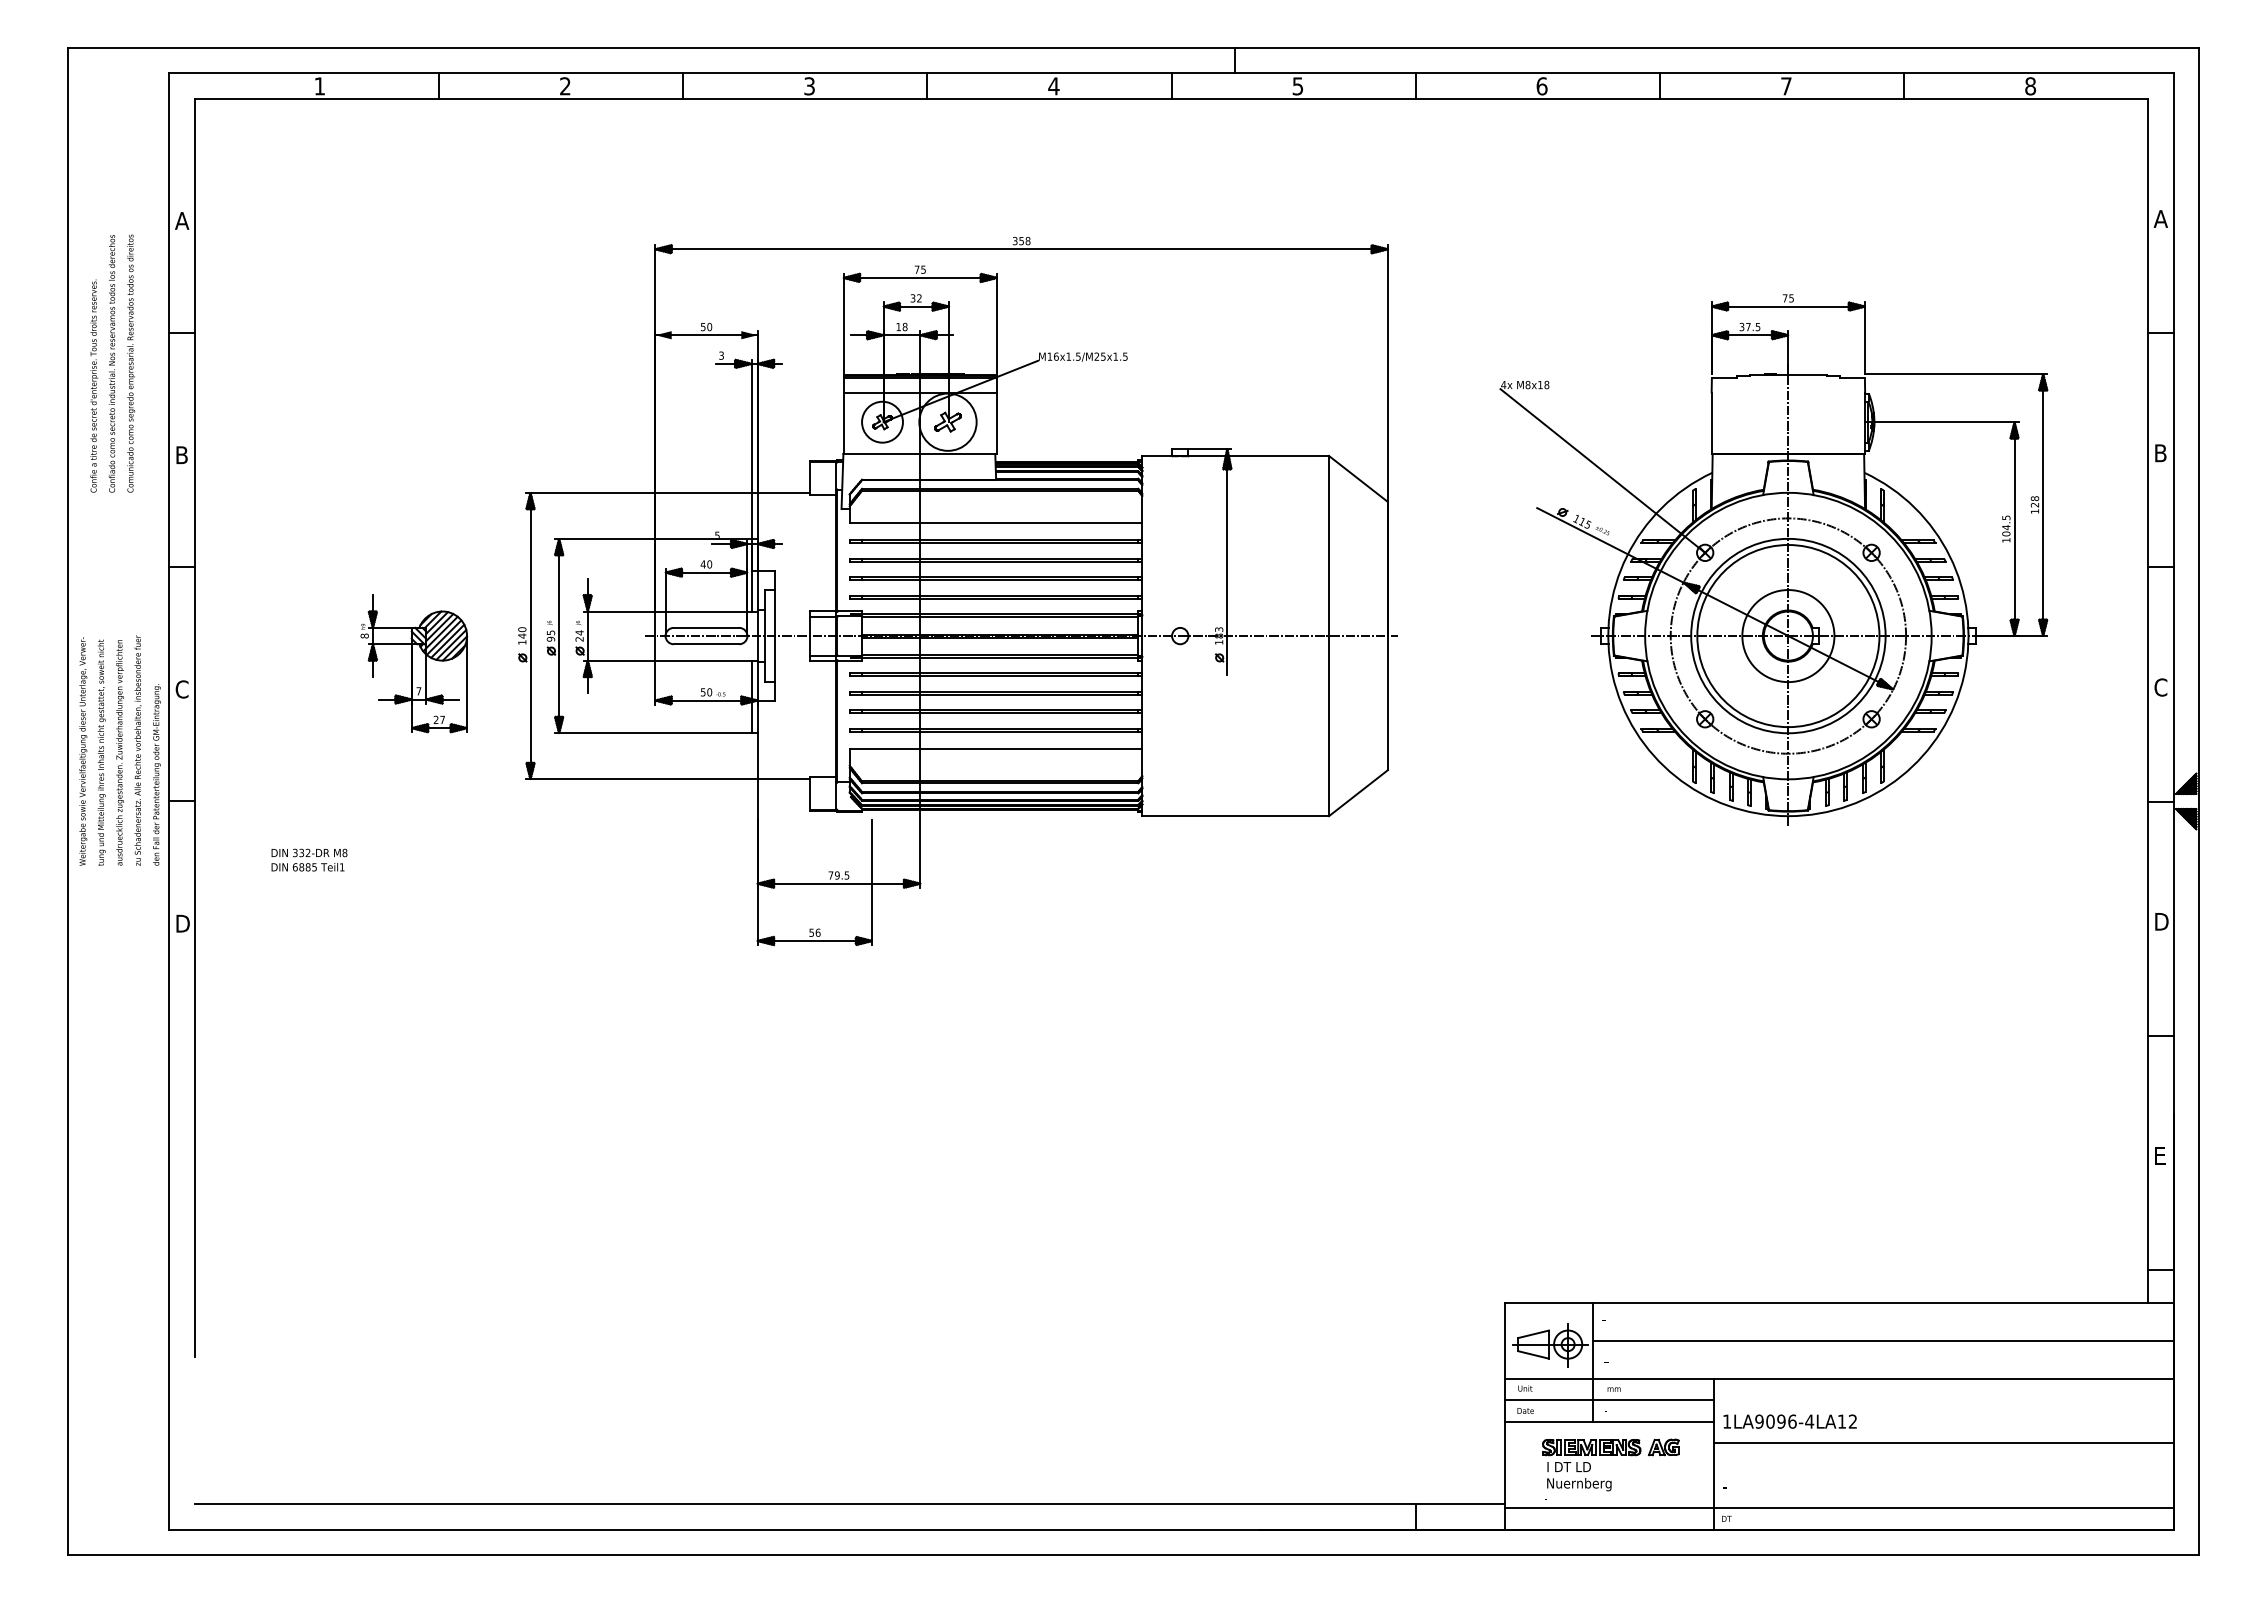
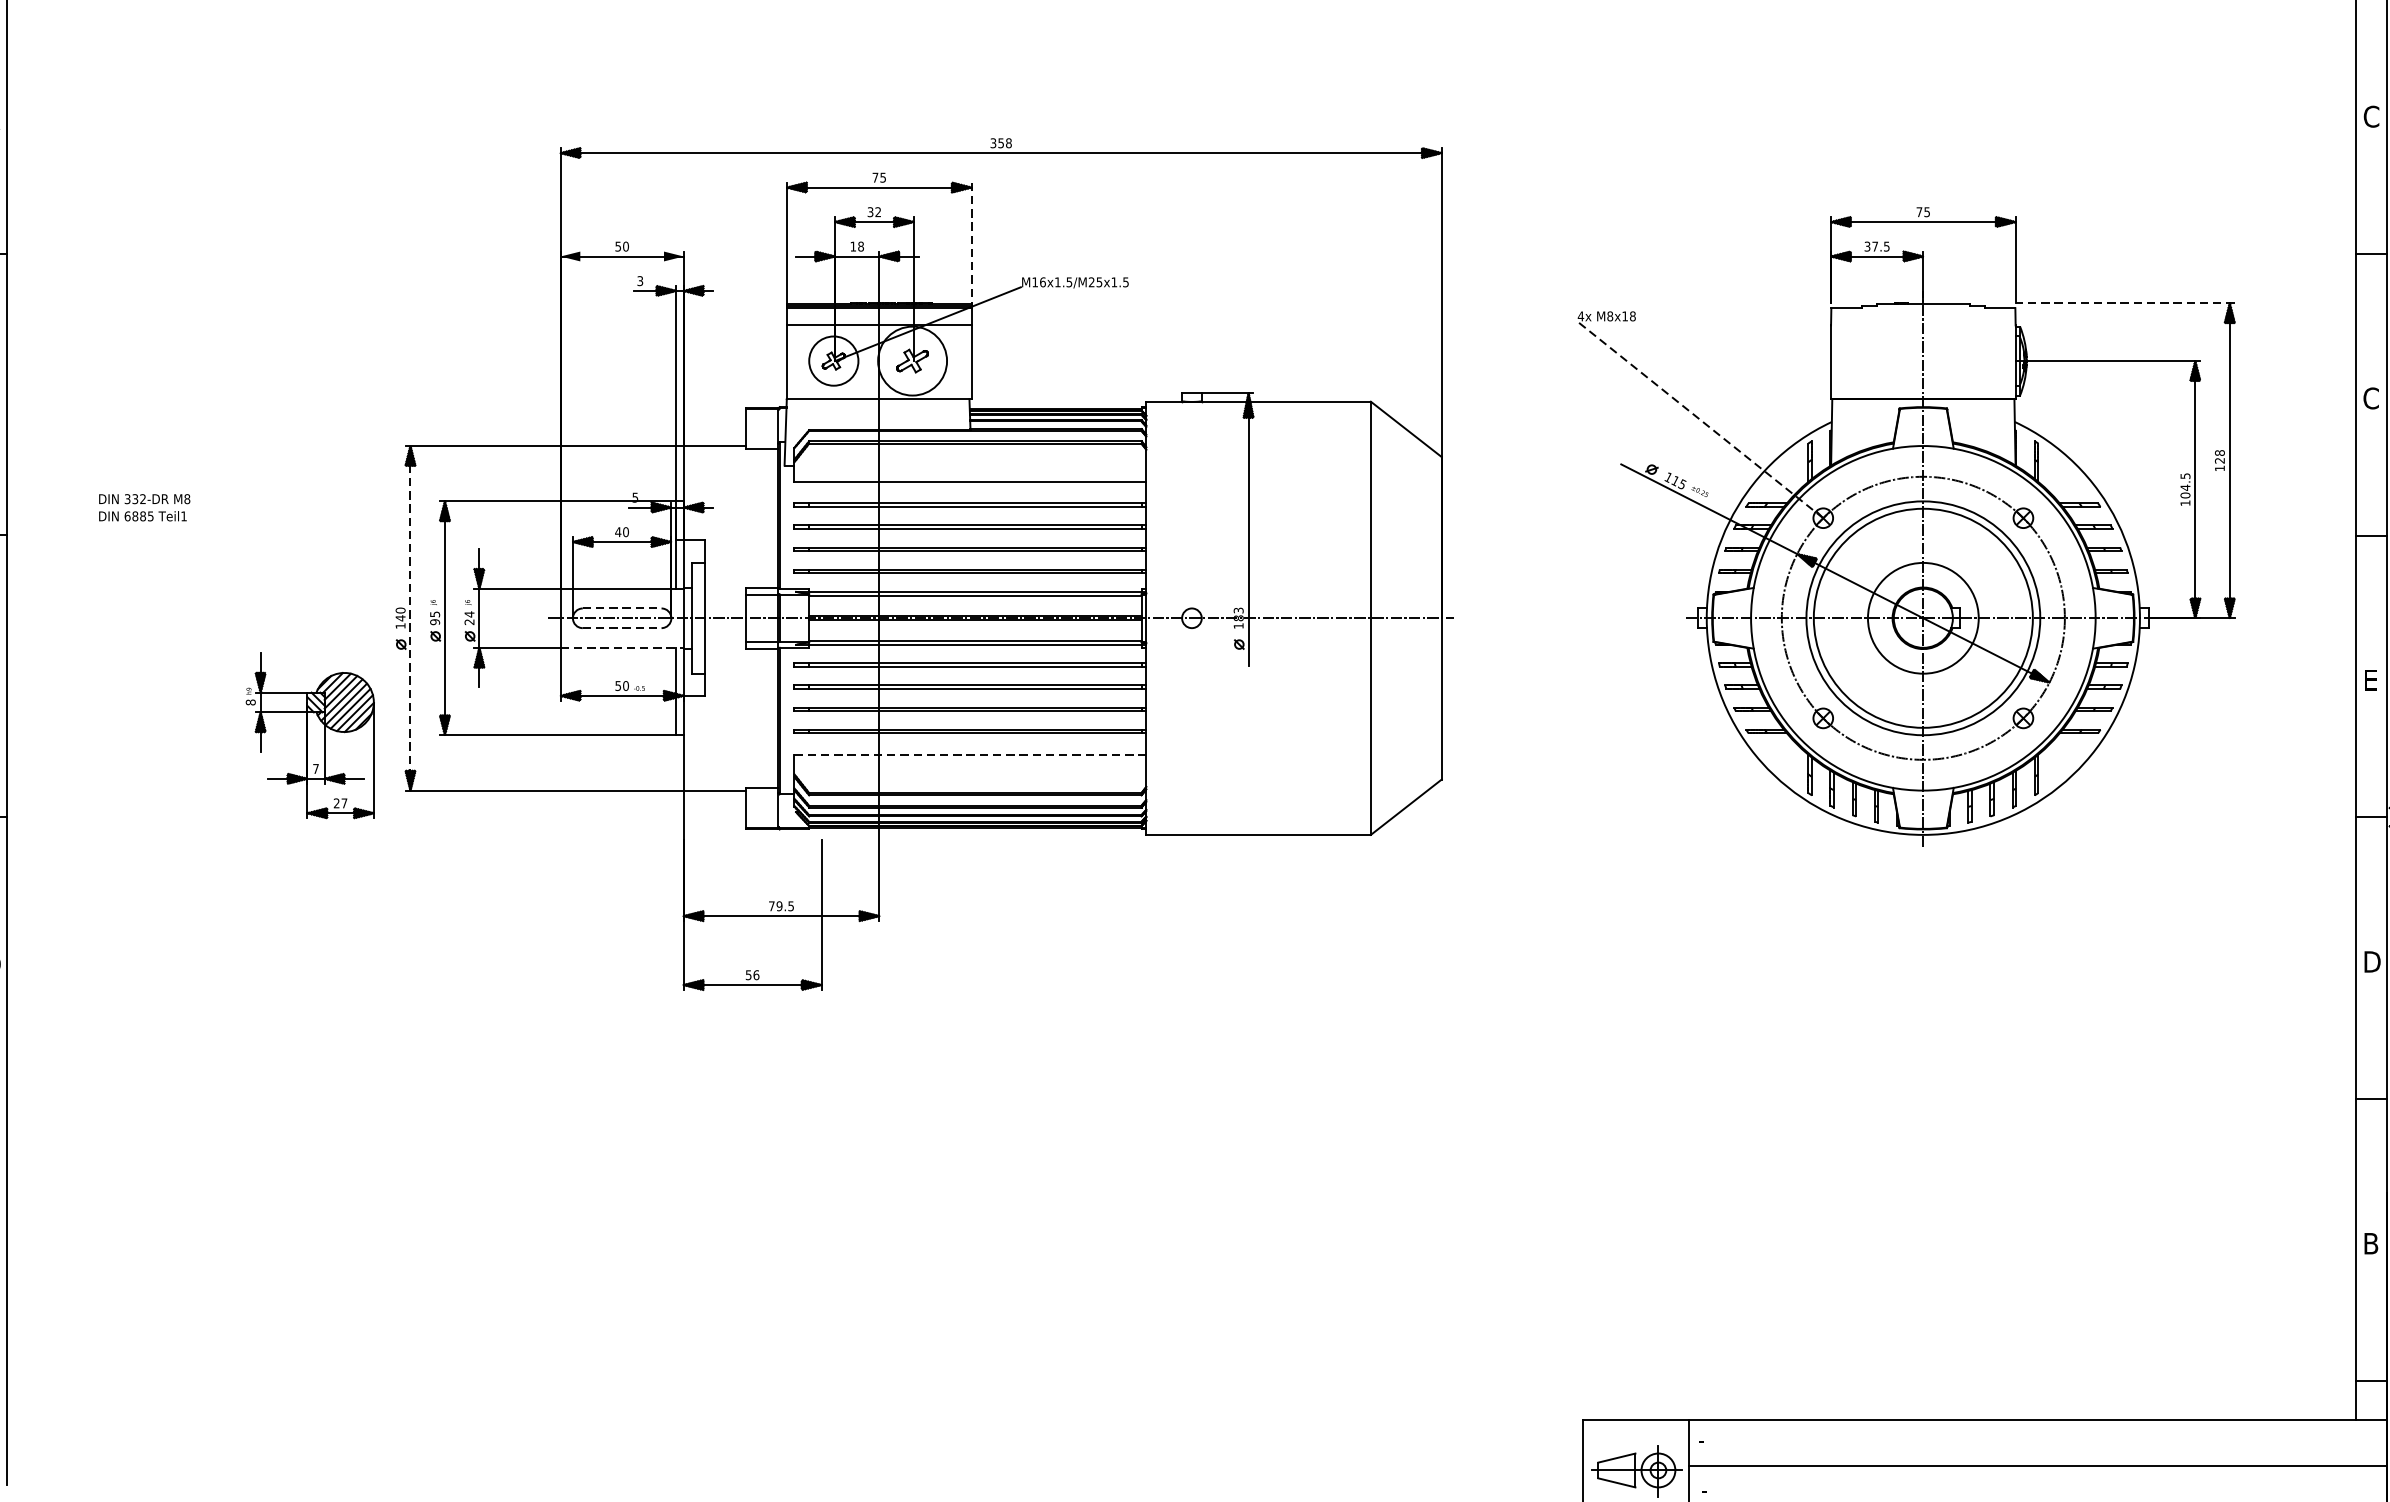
text: (2160, 218) -> (2370, 116), A -> C
line: (997, 324) -> (972, 243), solid -> dashed
line: (1955, 374) -> (2124, 303), solid -> dashed
text: (2160, 453) -> (2370, 398), B -> C
line: (1602, 470) -> (1699, 419), solid -> dashed
line: (706, 627) -> (622, 607), solid -> dashed
line: (530, 635) -> (410, 617), solid -> dashed
line: (706, 644) -> (622, 628), solid -> dashed
line: (707, 660) -> (623, 647), solid -> dashed
part: (414, 663) -> (310, 735), moved
text: (2160, 687) -> (2370, 680), C -> E
line: (996, 749) -> (970, 754), solid -> dashed
text: (309, 859) -> (144, 506), moved
text: (2160, 1155) -> (2370, 1243), E -> B

